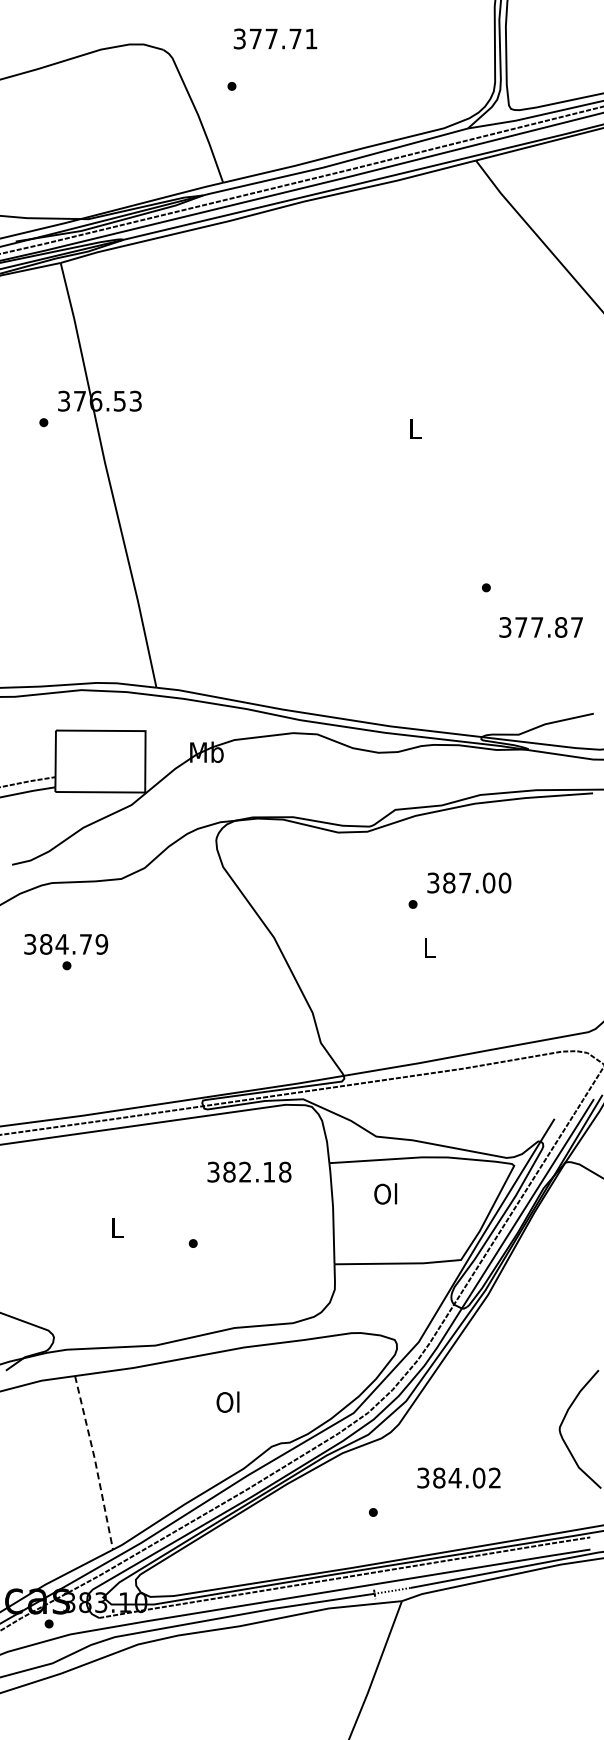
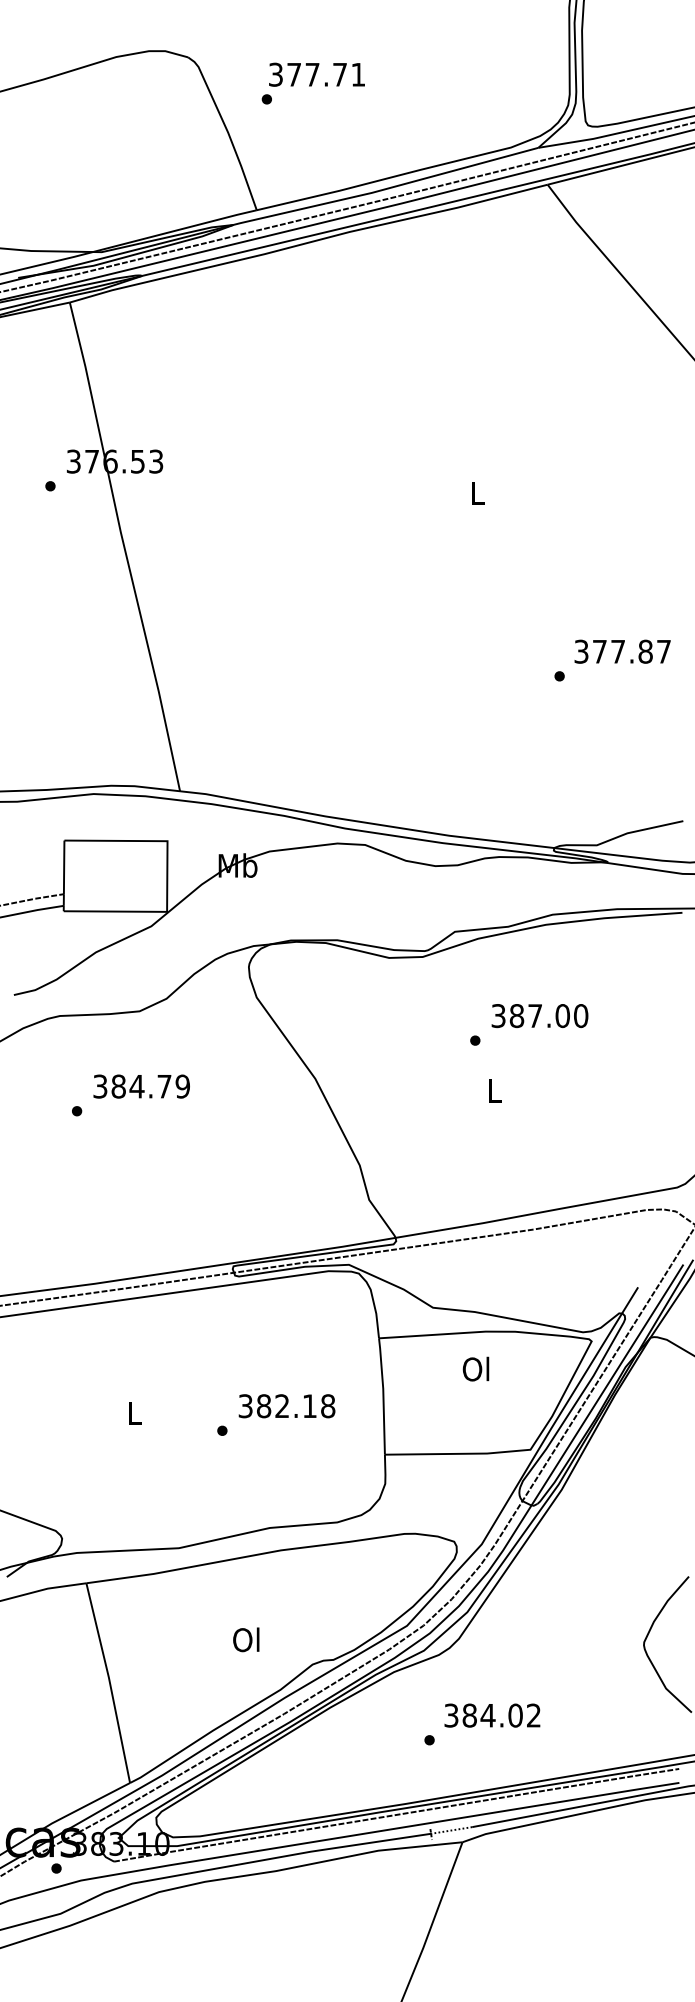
text: (275, 38) -> (317, 74), moved
text: (540, 627) -> (621, 651), moved
text: (66, 944) -> (142, 1086), moved
text: (249, 1171) -> (287, 1405), moved
text: (385, 1193) -> (475, 1368), moved
text: (227, 1401) -> (245, 1639), moved
line: (95, 1461) -> (109, 1681), dashed -> solid
text: (458, 1477) -> (491, 1714), moved

